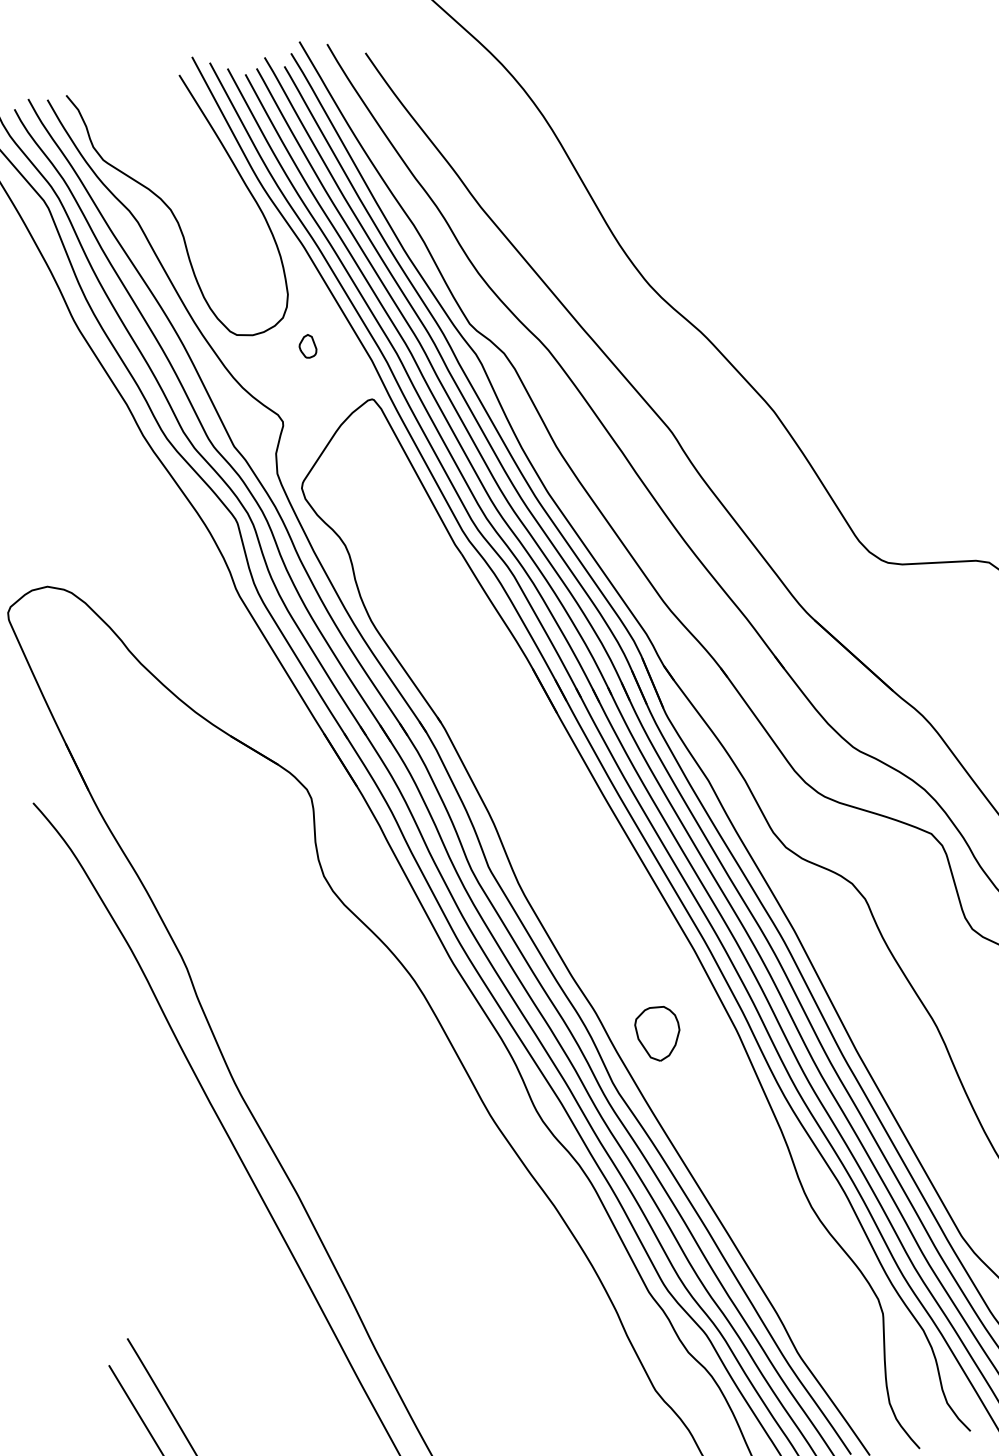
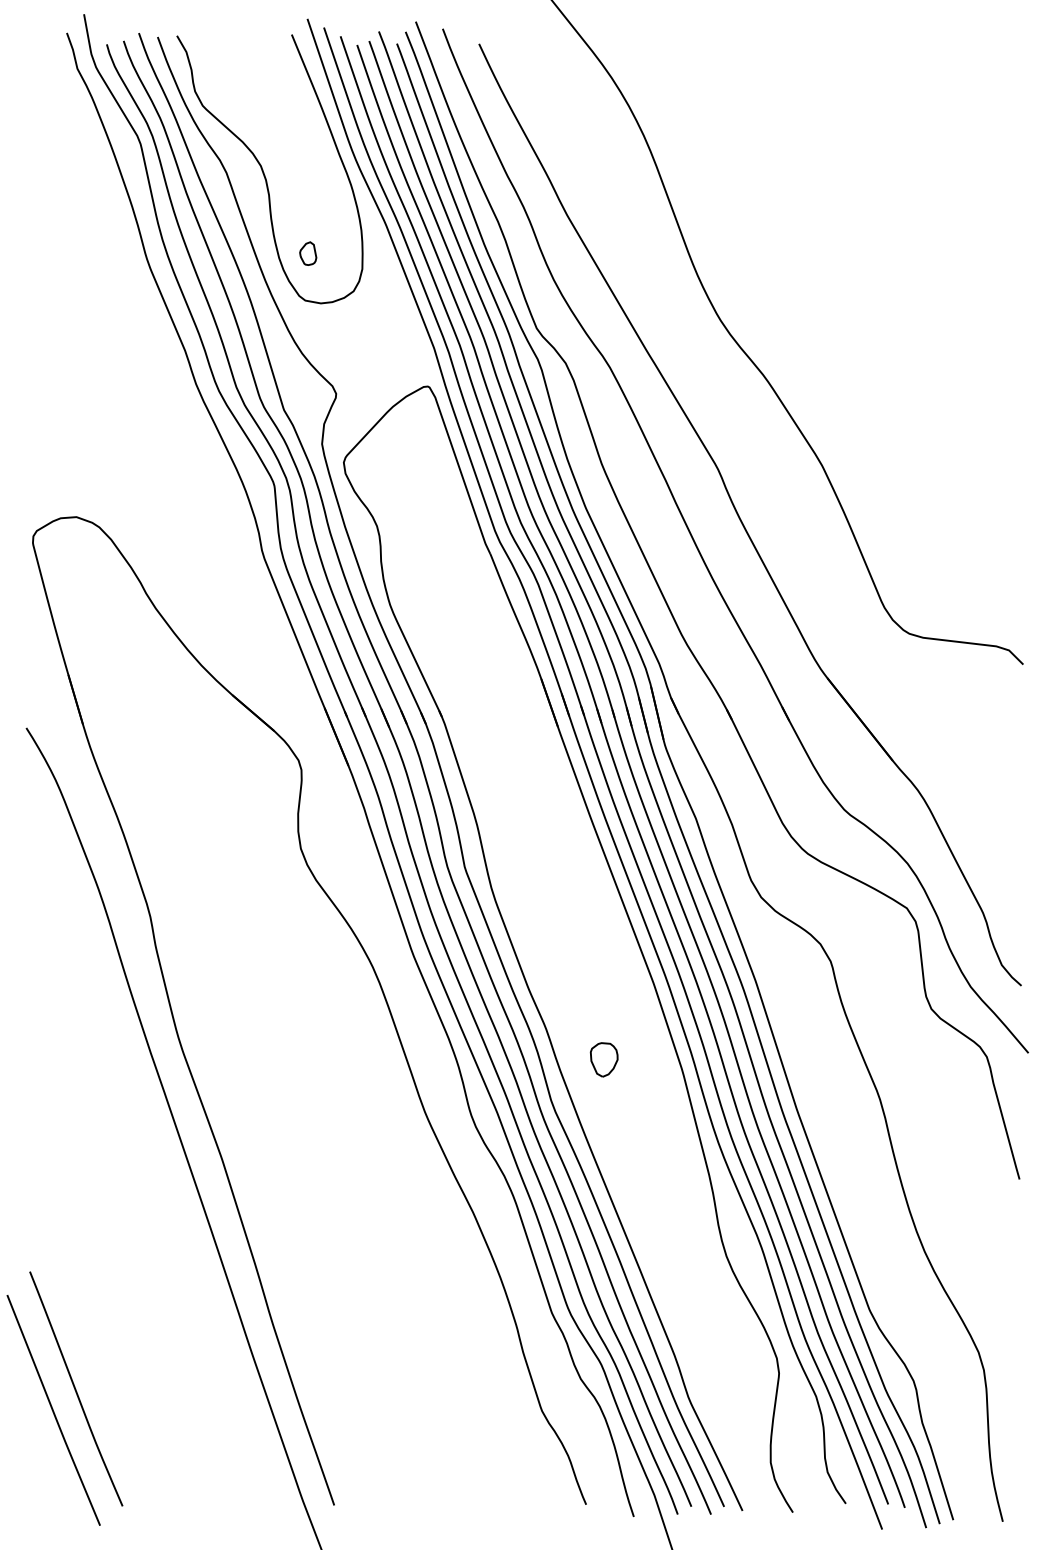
part: (307, 346) -> (308, 253), moved
part: (657, 1033) -> (603, 1059), size x0.62

